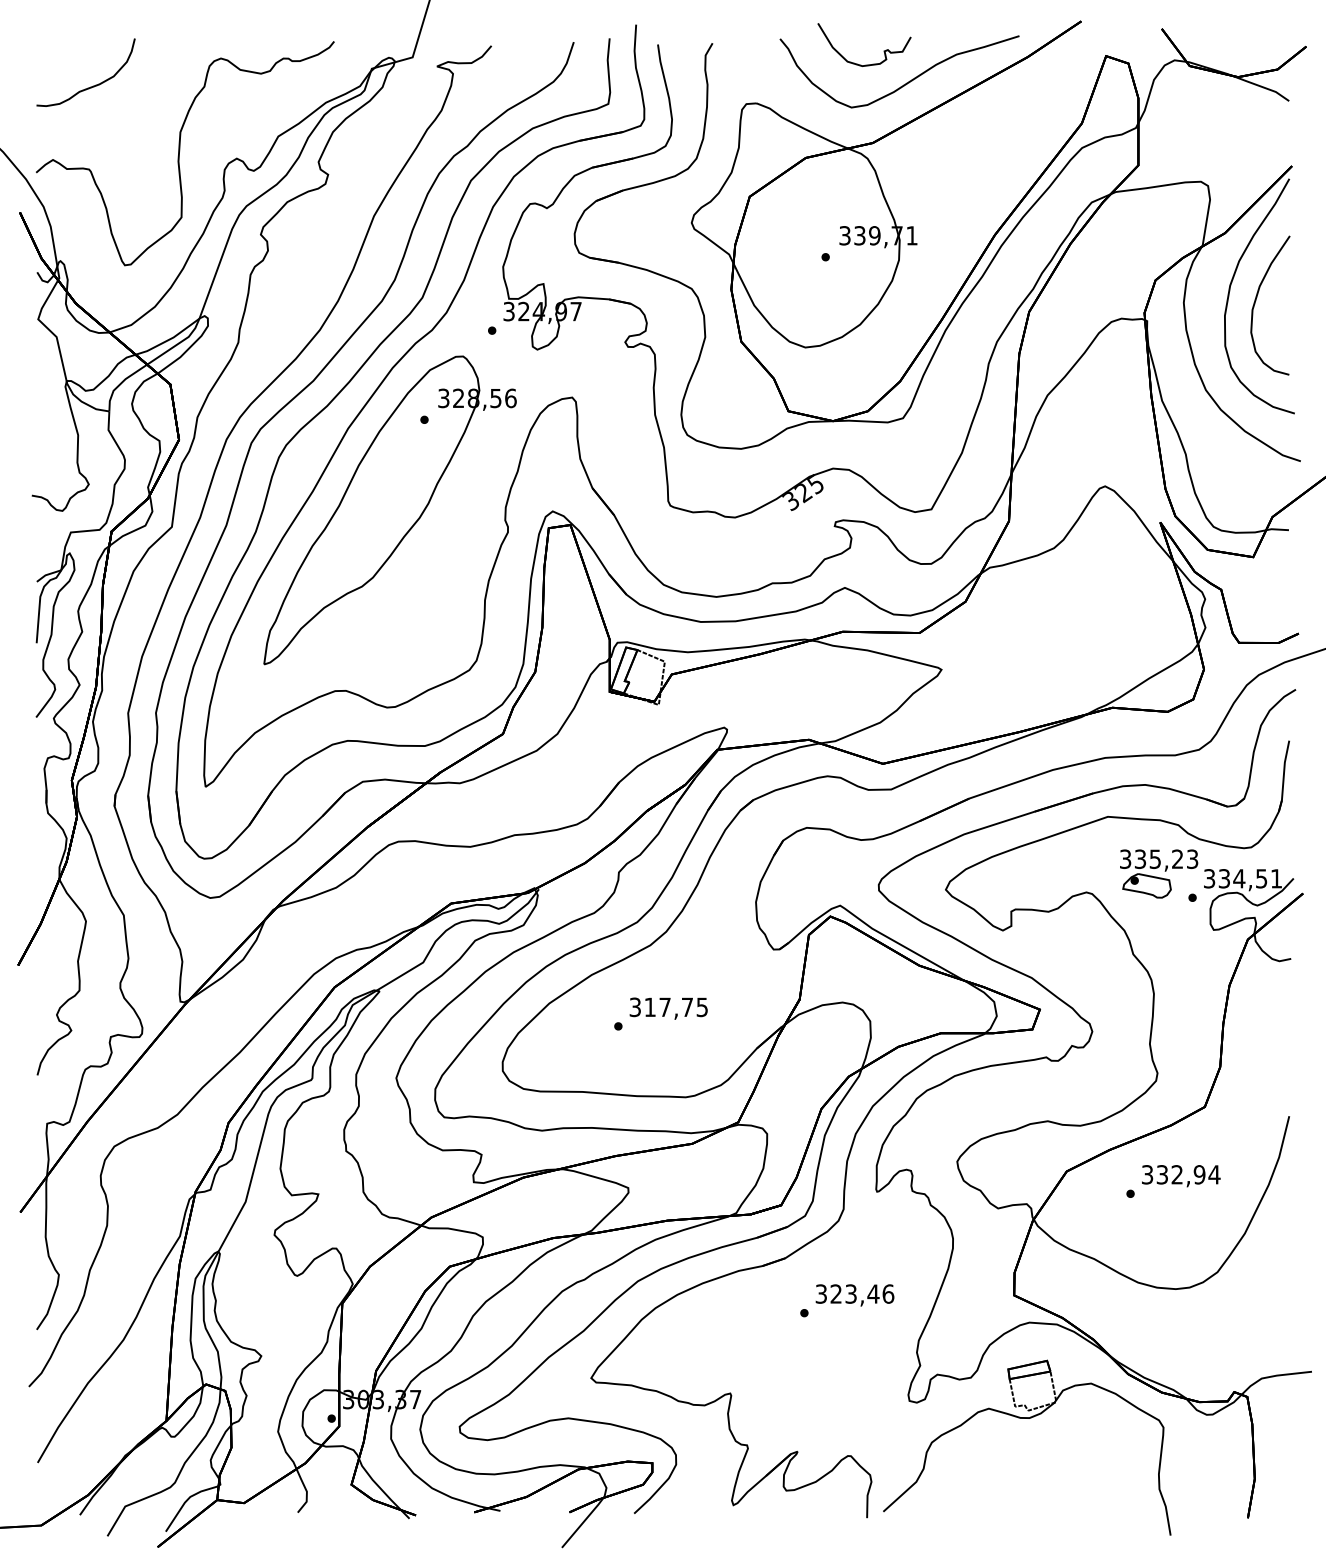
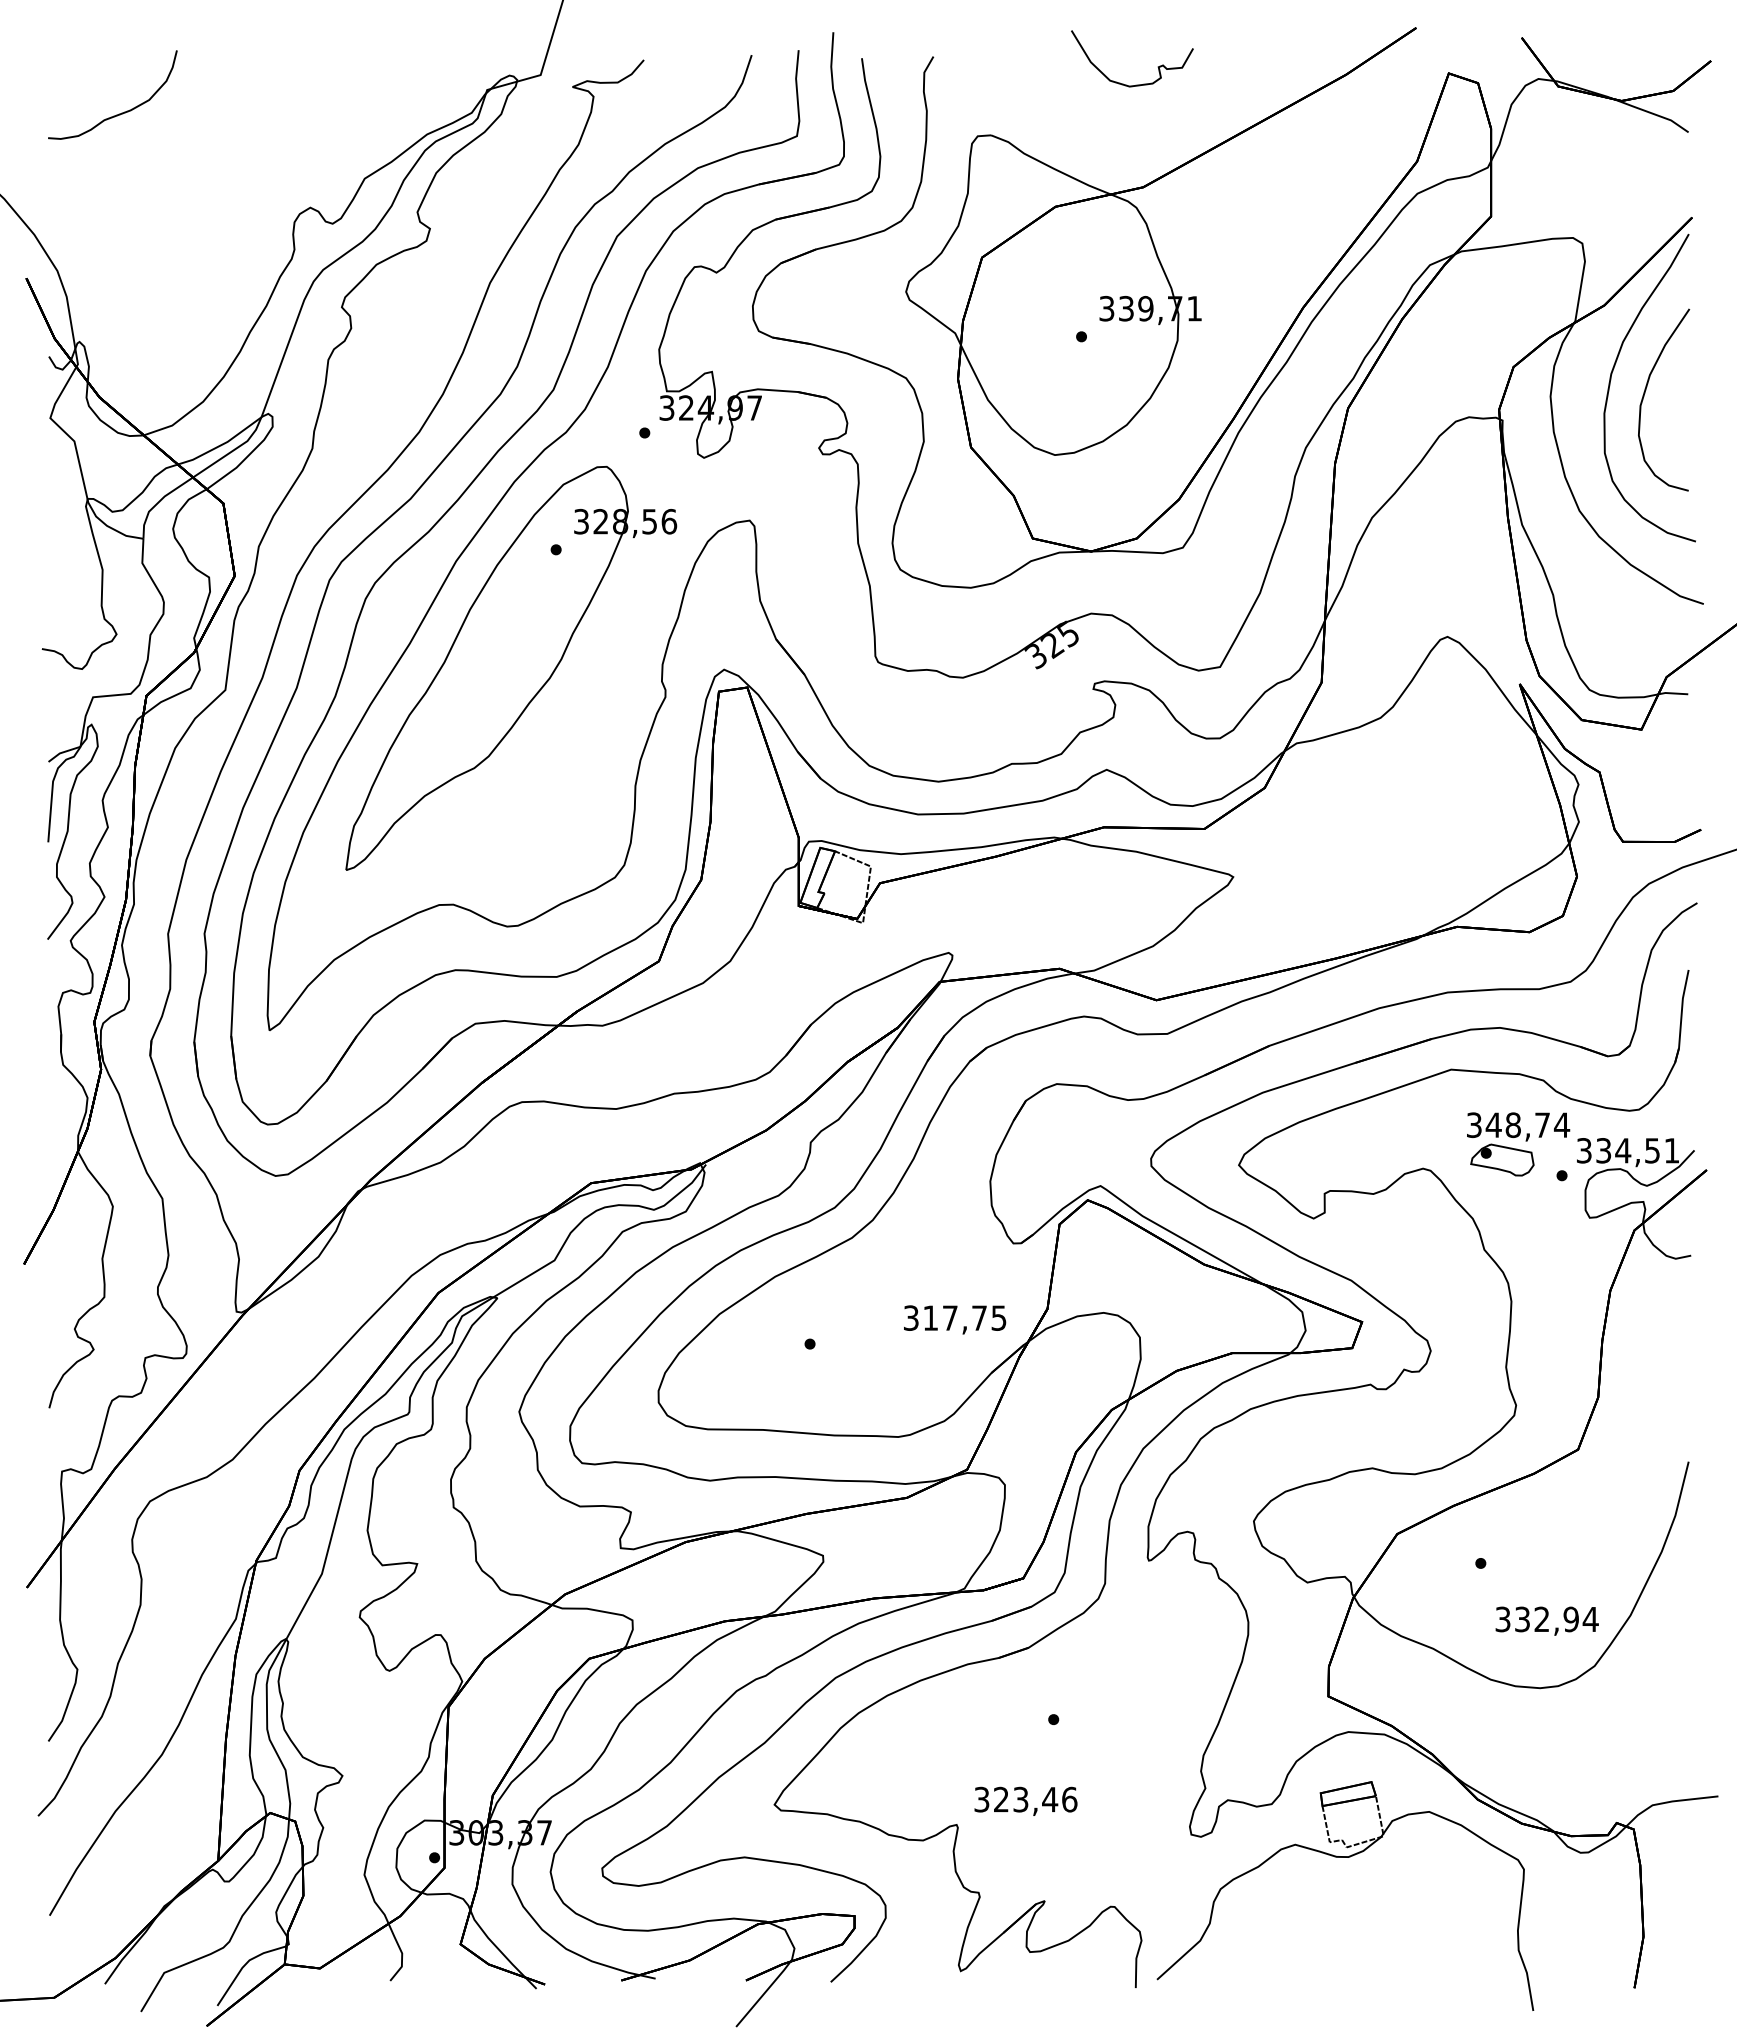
curve: (906, 82) -> (1187, 108), removed
curve: (179, 153) -> (235, 201), removed
text: (1166, 859) -> (1527, 1125), 335,23 -> 348,74
text: (669, 1008) -> (955, 1319), moved
text: (1180, 1175) -> (1546, 1620), moved
text: (854, 1294) -> (1025, 1800), moved

